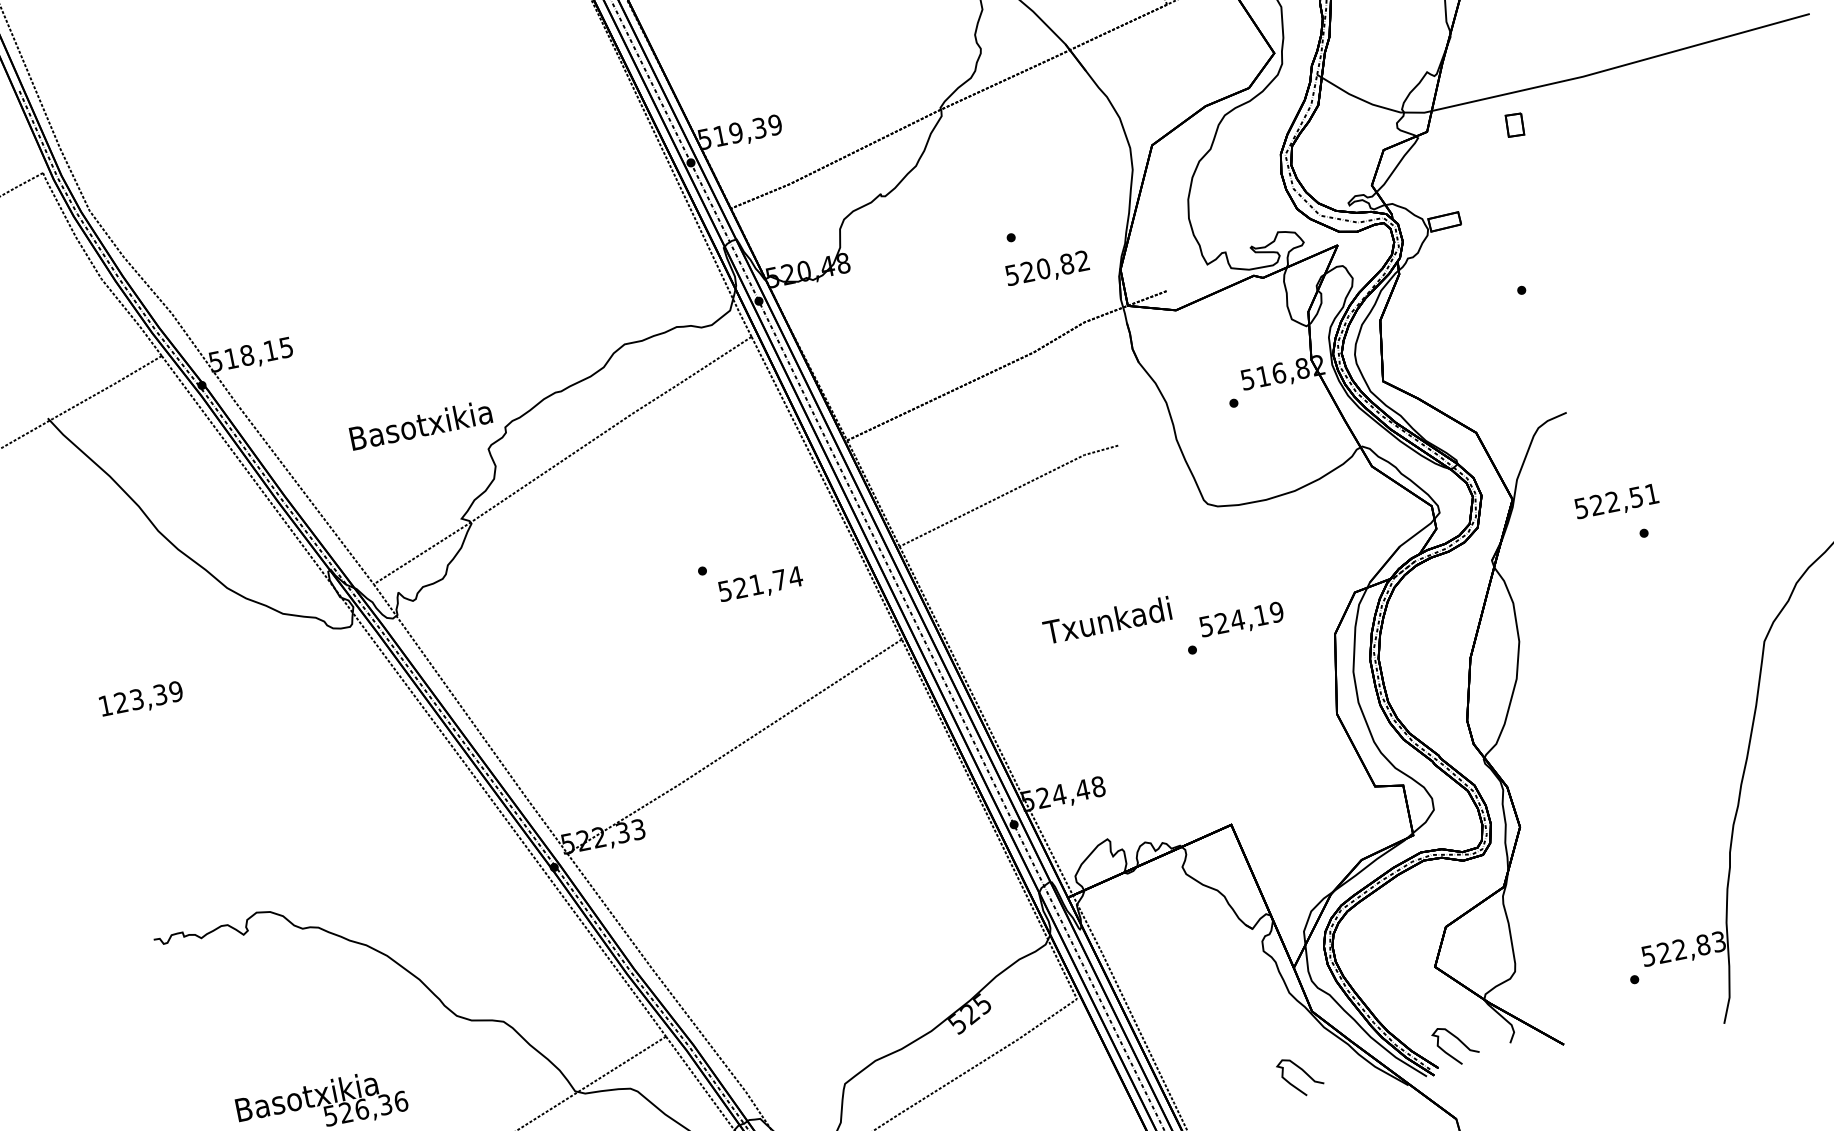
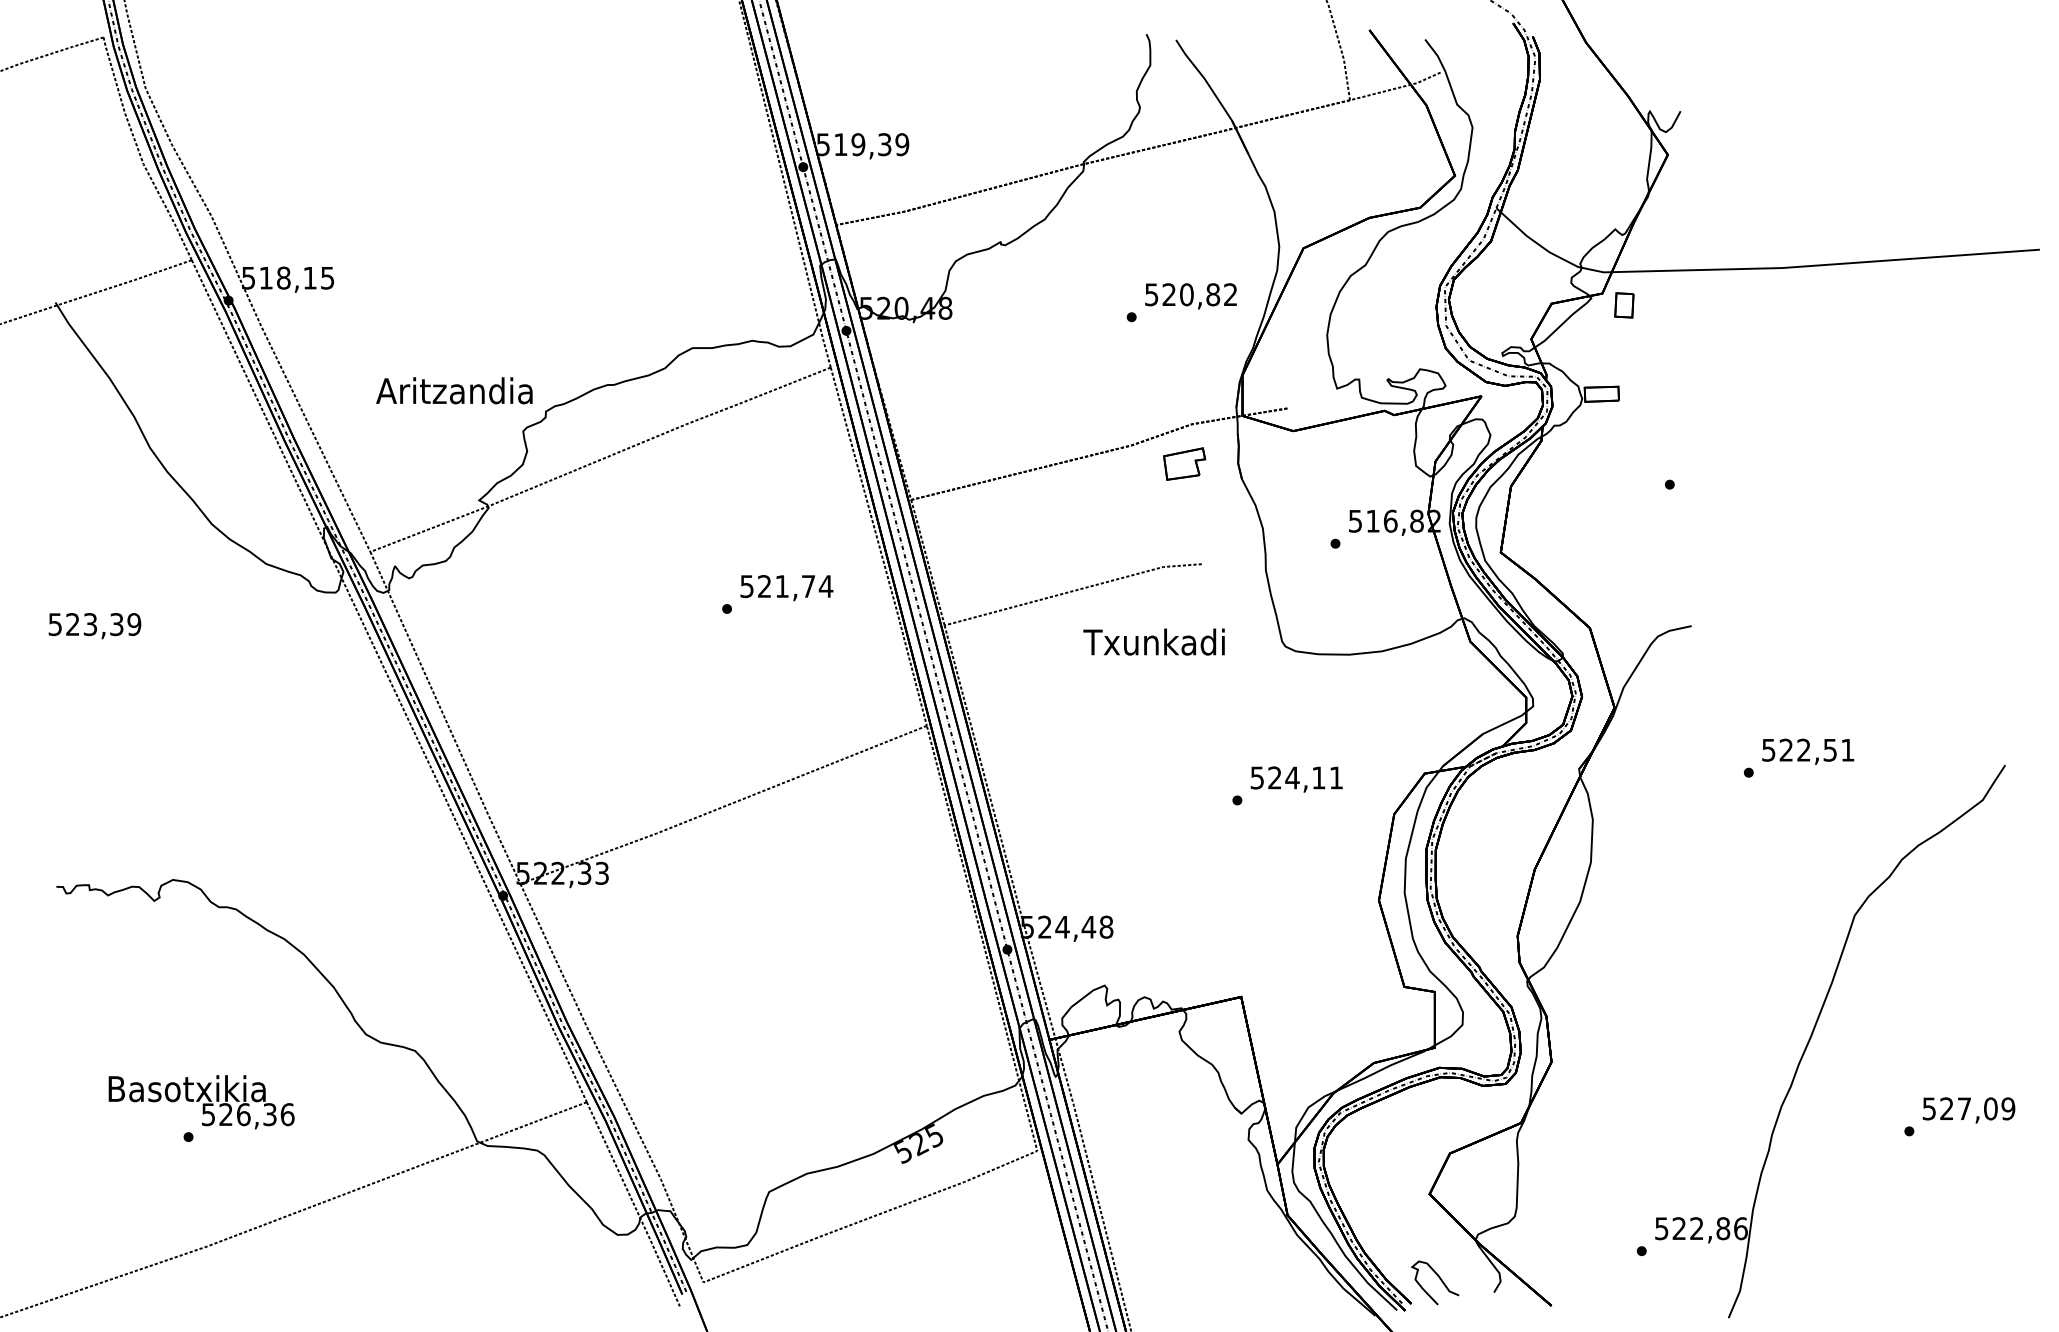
part: (1515, 125) -> (1624, 305), moved
text: (1047, 269) -> (1190, 296), moved
part: (1084, 358) -> (1184, 463), added
text: (420, 424) -> (455, 390), Basotxikia -> Aritzandia
text: (1617, 502) -> (1808, 751), moved
text: (760, 585) -> (786, 588), moved
text: (1276, 611) -> (1336, 777), 524,19 -> 524,11
text: (1106, 620) -> (1153, 641), moved
text: (104, 705) -> (54, 624), 123,39 -> 523,39
text: (1718, 941) -> (1740, 1228), 522,83 -> 522,86
curve: (1303, 1072) -> (1265, 1279), removed

